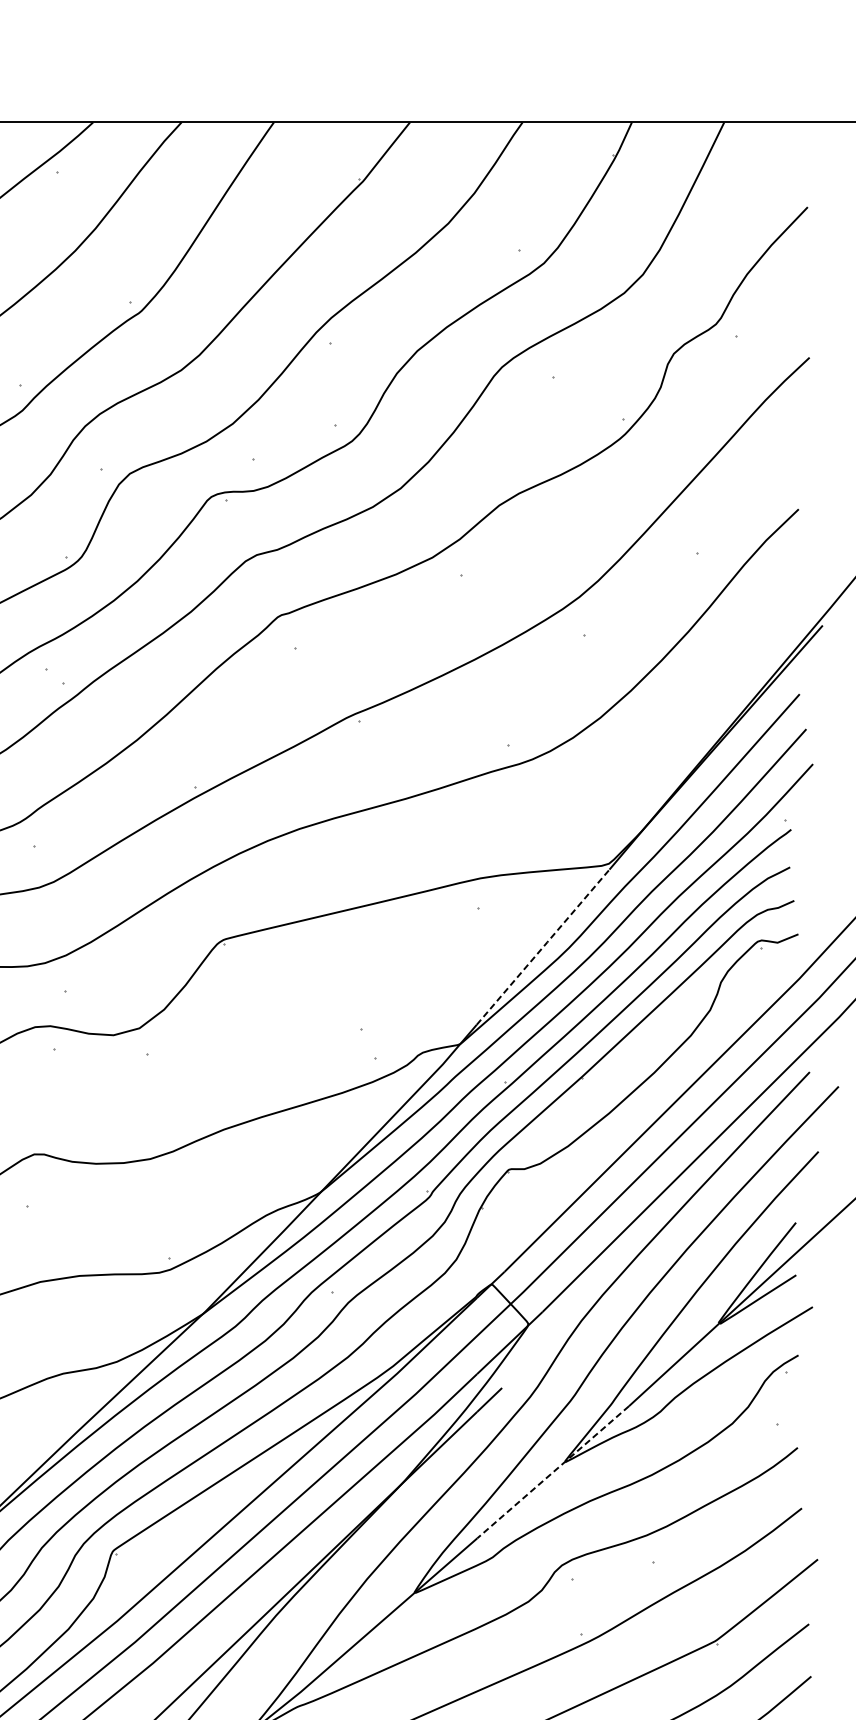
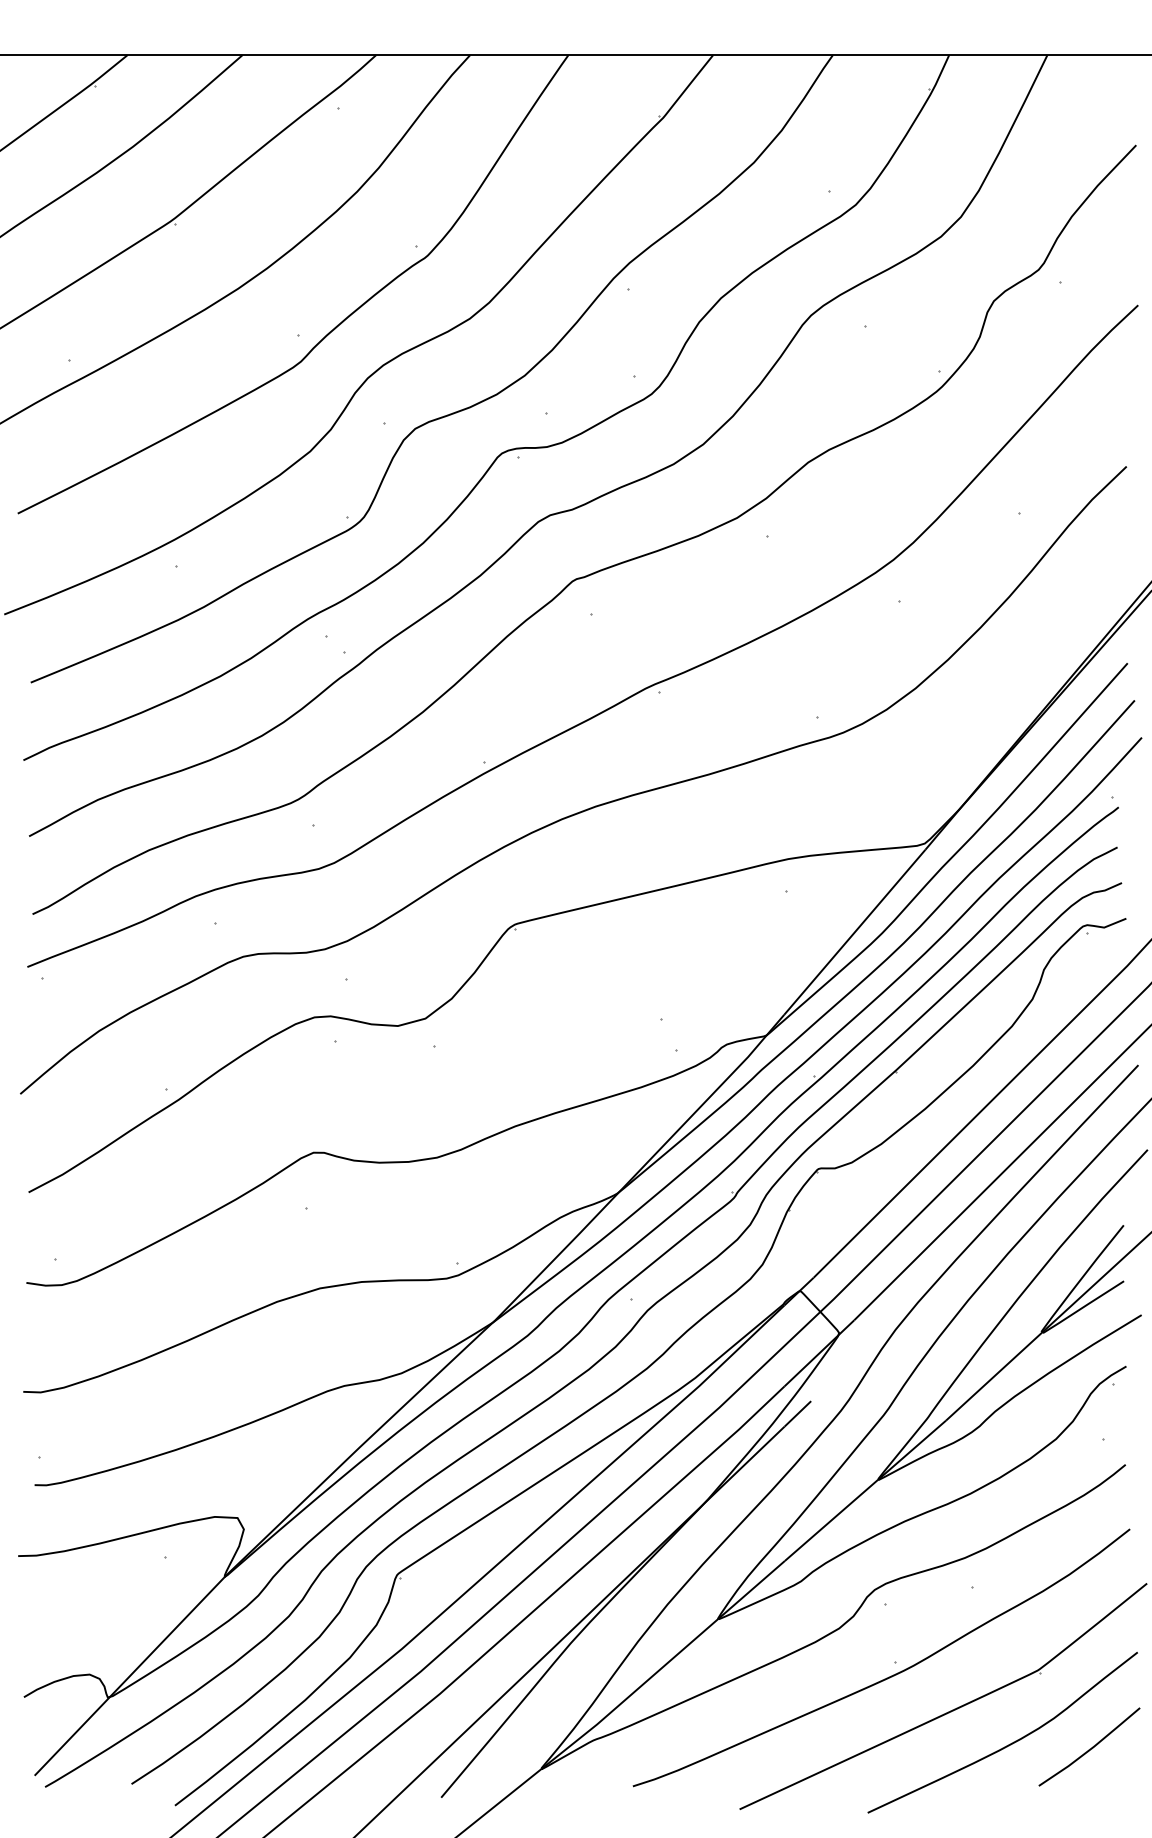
line: (543, 946) -> (855, 931), dashed -> solid
line: (553, 1471) -> (865, 1490), dashed -> solid

